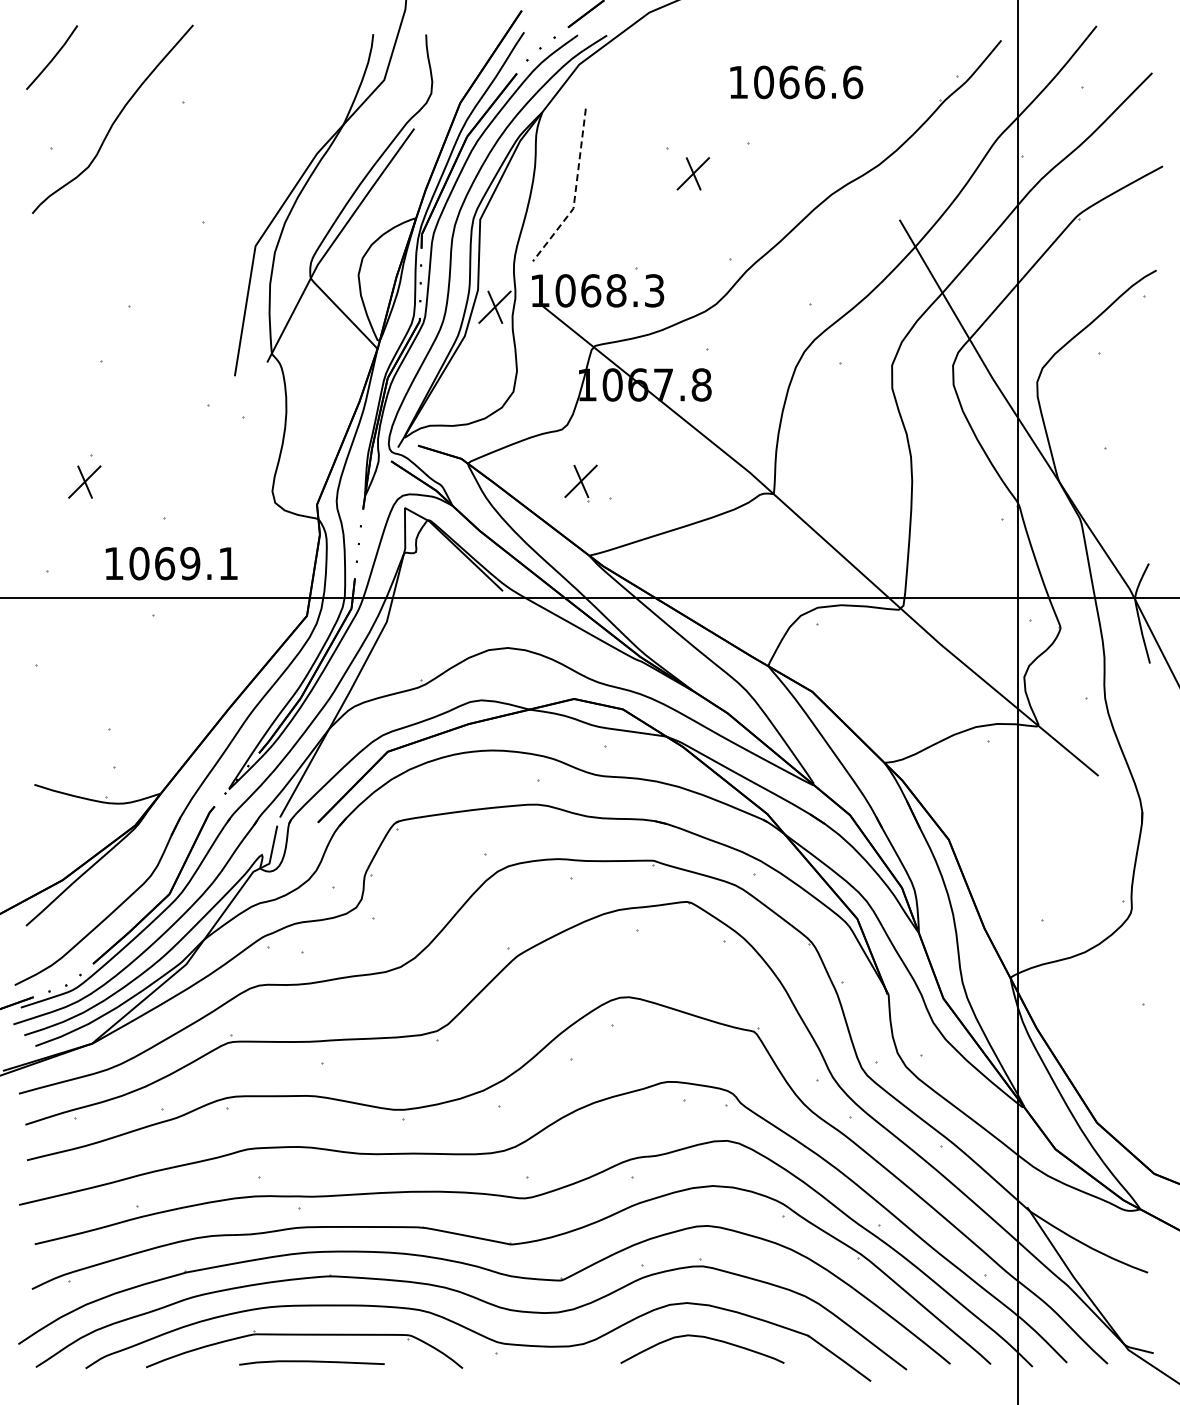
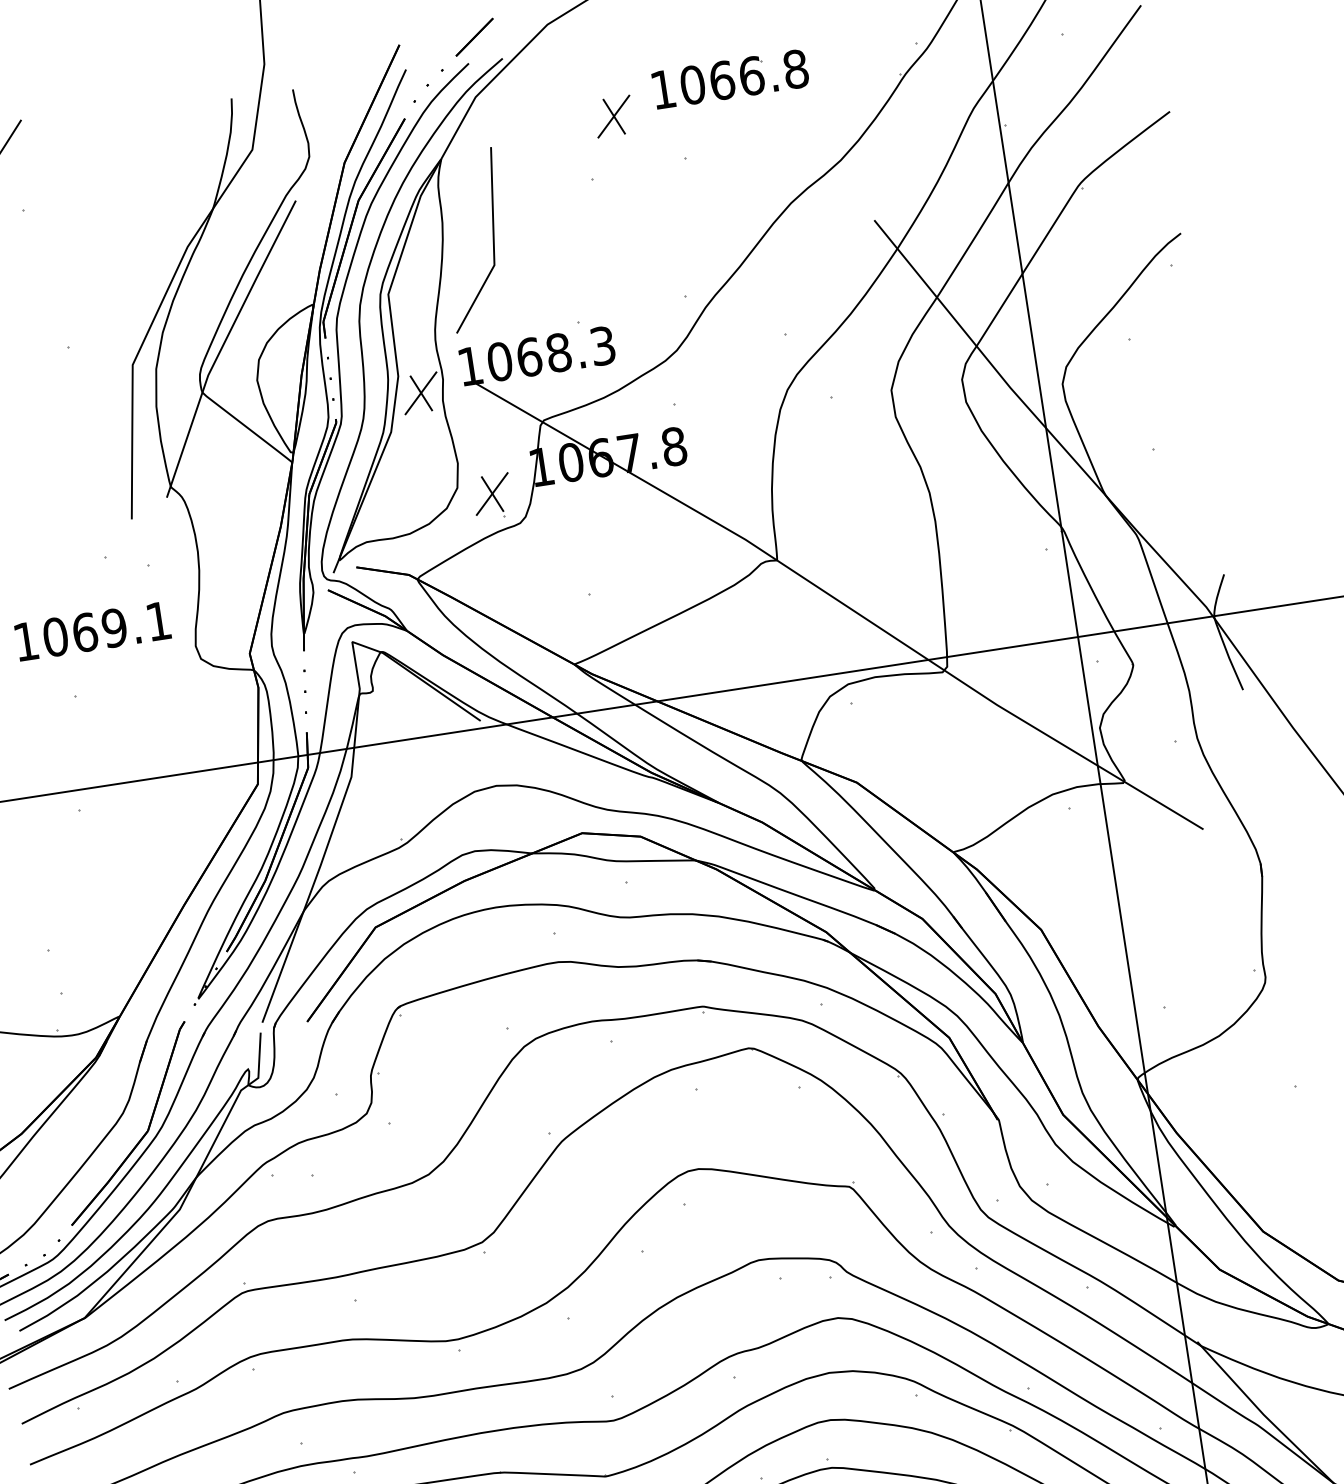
text: (853, 82) -> (796, 69), 1066.6 -> 1066.8
part: (693, 173) -> (613, 116), moved
line: (575, 192) -> (493, 246), dashed -> solid
part: (580, 483) -> (491, 496), moved
text: (171, 563) -> (92, 631), moved

